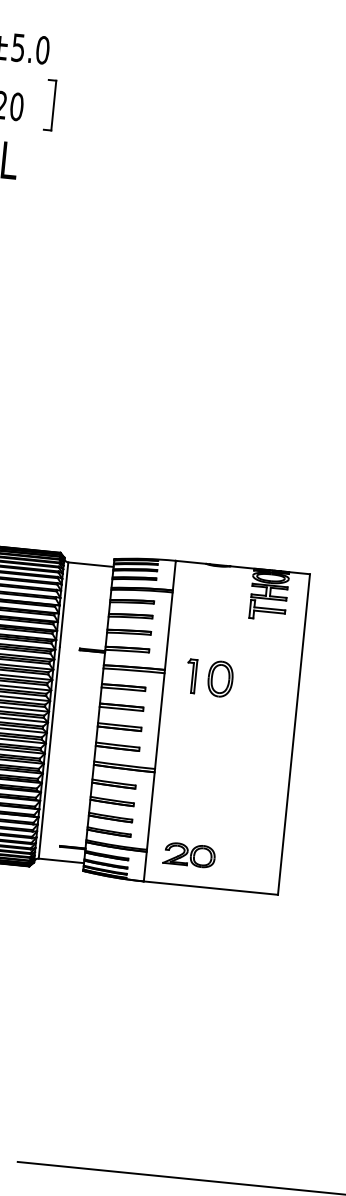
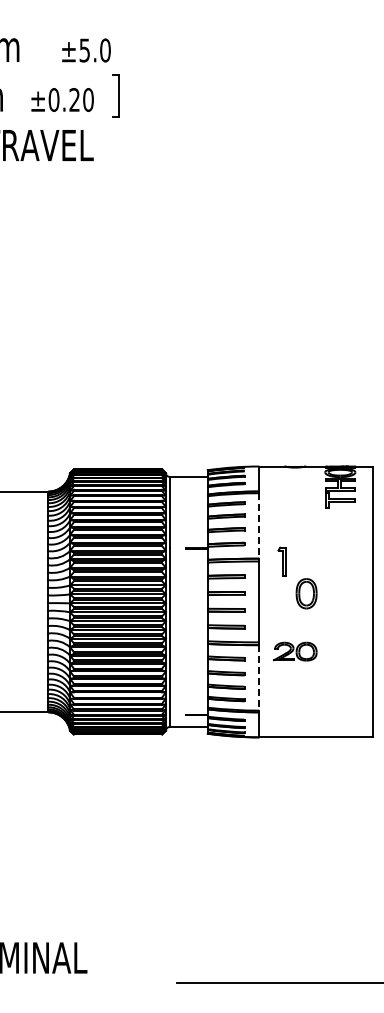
line: (169, 630) -> (259, 525), solid -> dashed
part: (220, 678) -> (306, 593), moved
line: (151, 810) -> (259, 677), solid -> dashed
part: (189, 855) -> (295, 651), moved

